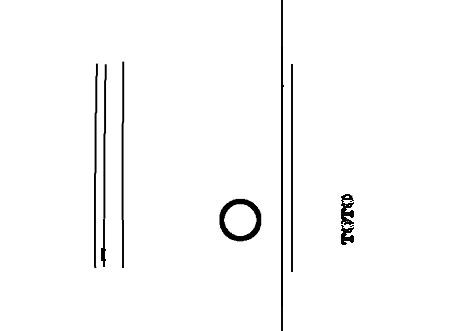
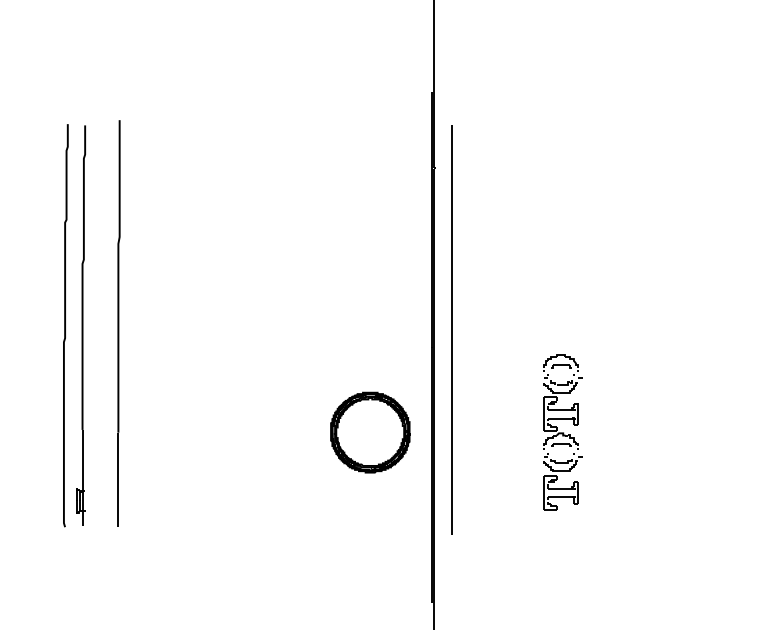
part: (347, 219) -> (561, 431), size x1.6
part: (240, 220) -> (370, 433), moved

